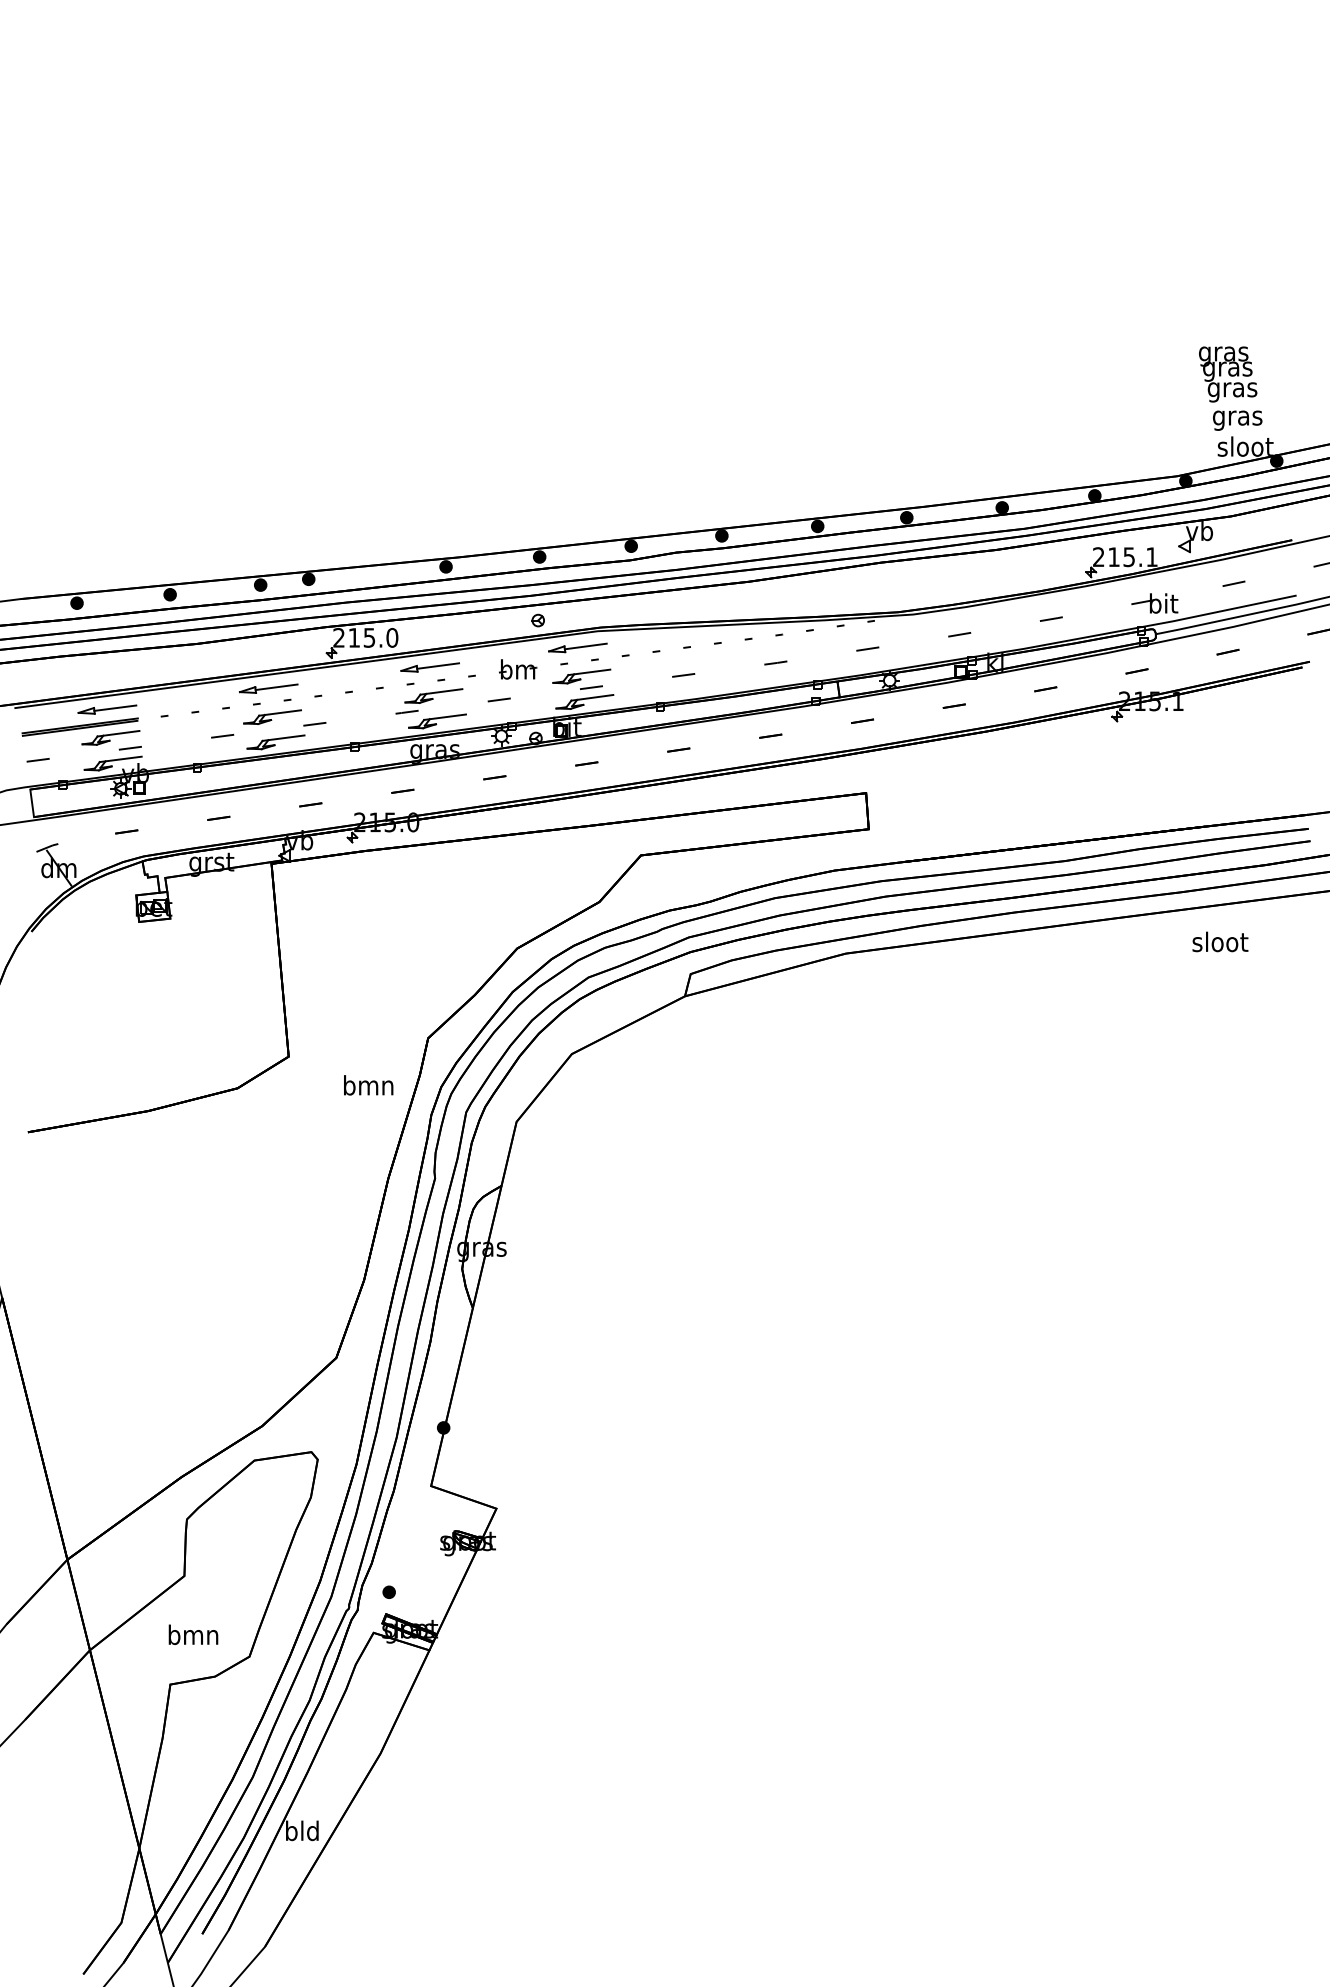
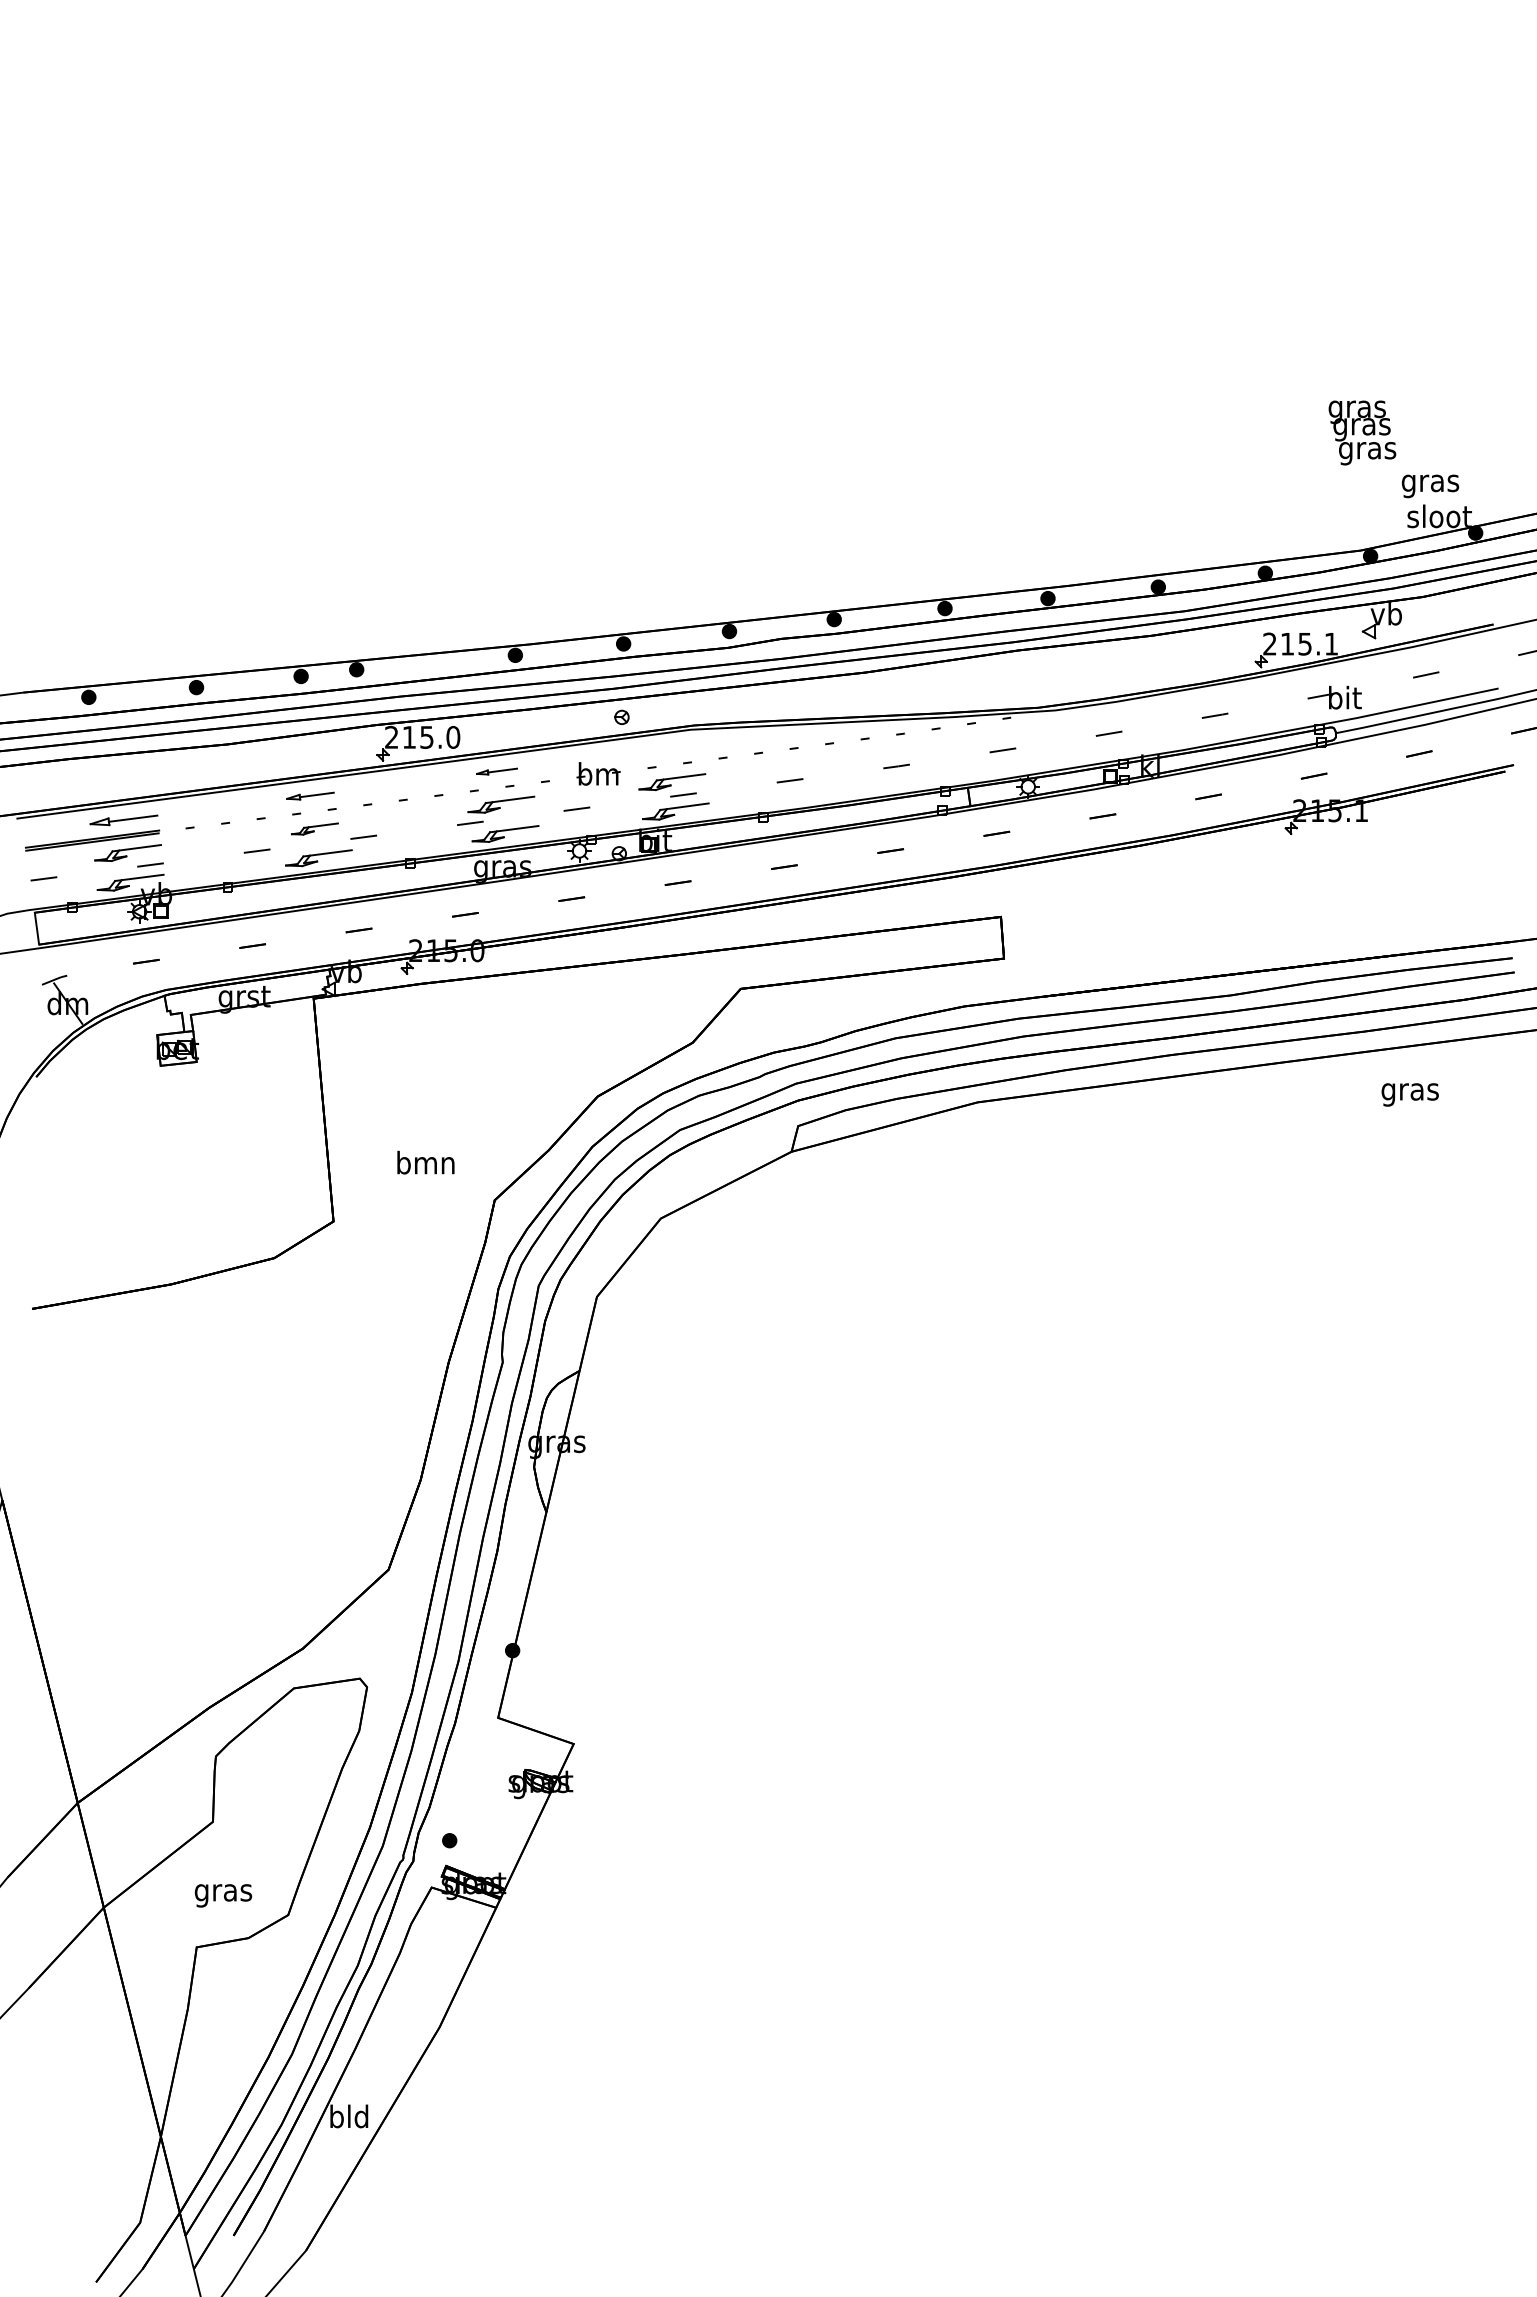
text: (1228, 374) -> (1362, 432), moved
part: (577, 647) -> (667, 748), removed
part: (429, 667) -> (496, 771), size x0.6
part: (268, 688) -> (310, 795), size x0.7
part: (272, 716) -> (314, 828), size x0.7
text: (1220, 944) -> (1410, 1091), sloot -> gras
text: (368, 1085) -> (425, 1162), moved
text: (193, 1637) -> (223, 1892), bmn -> gras

